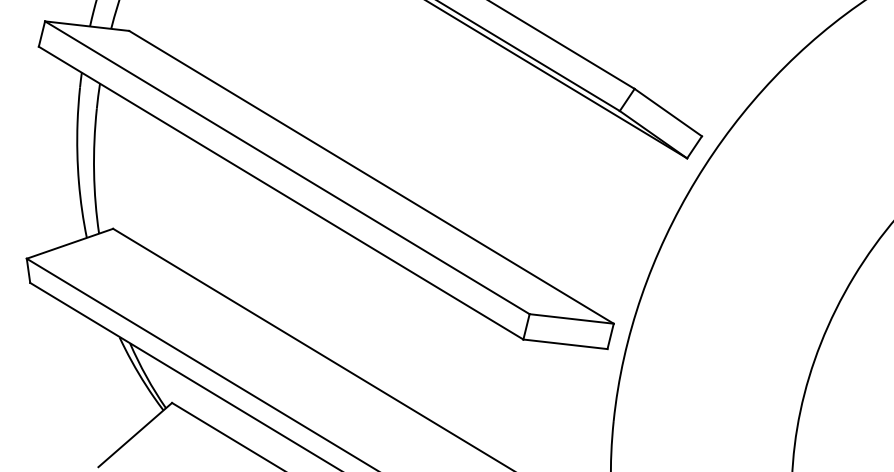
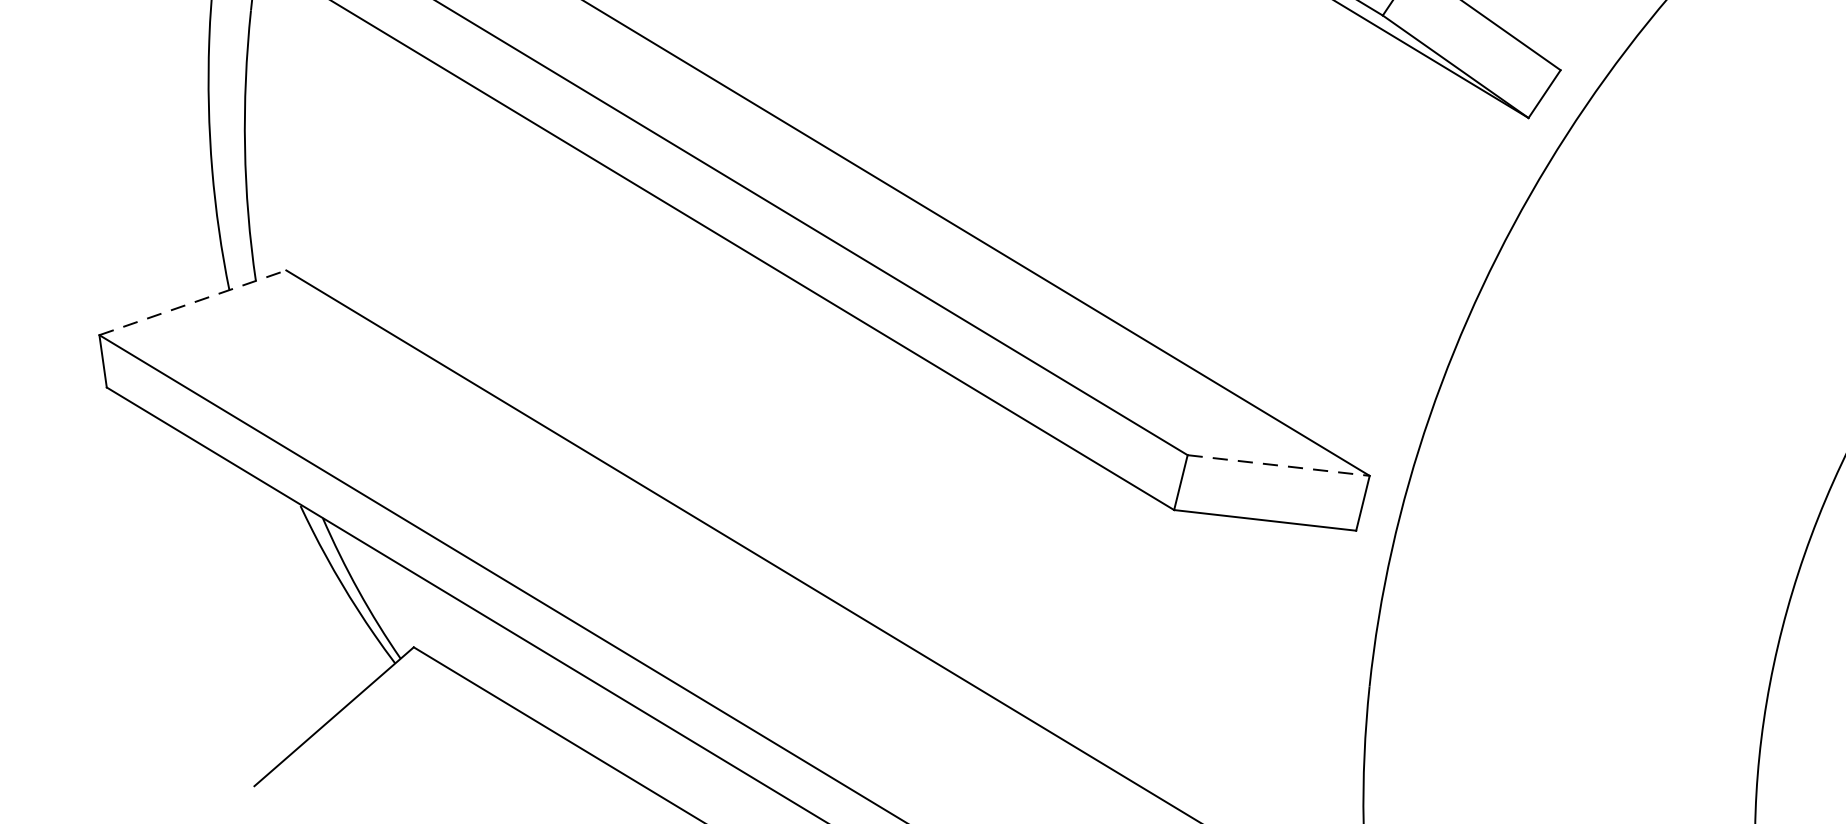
line: (69, 243) -> (191, 302), solid -> dashed
line: (572, 319) -> (1280, 466), solid -> dashed

